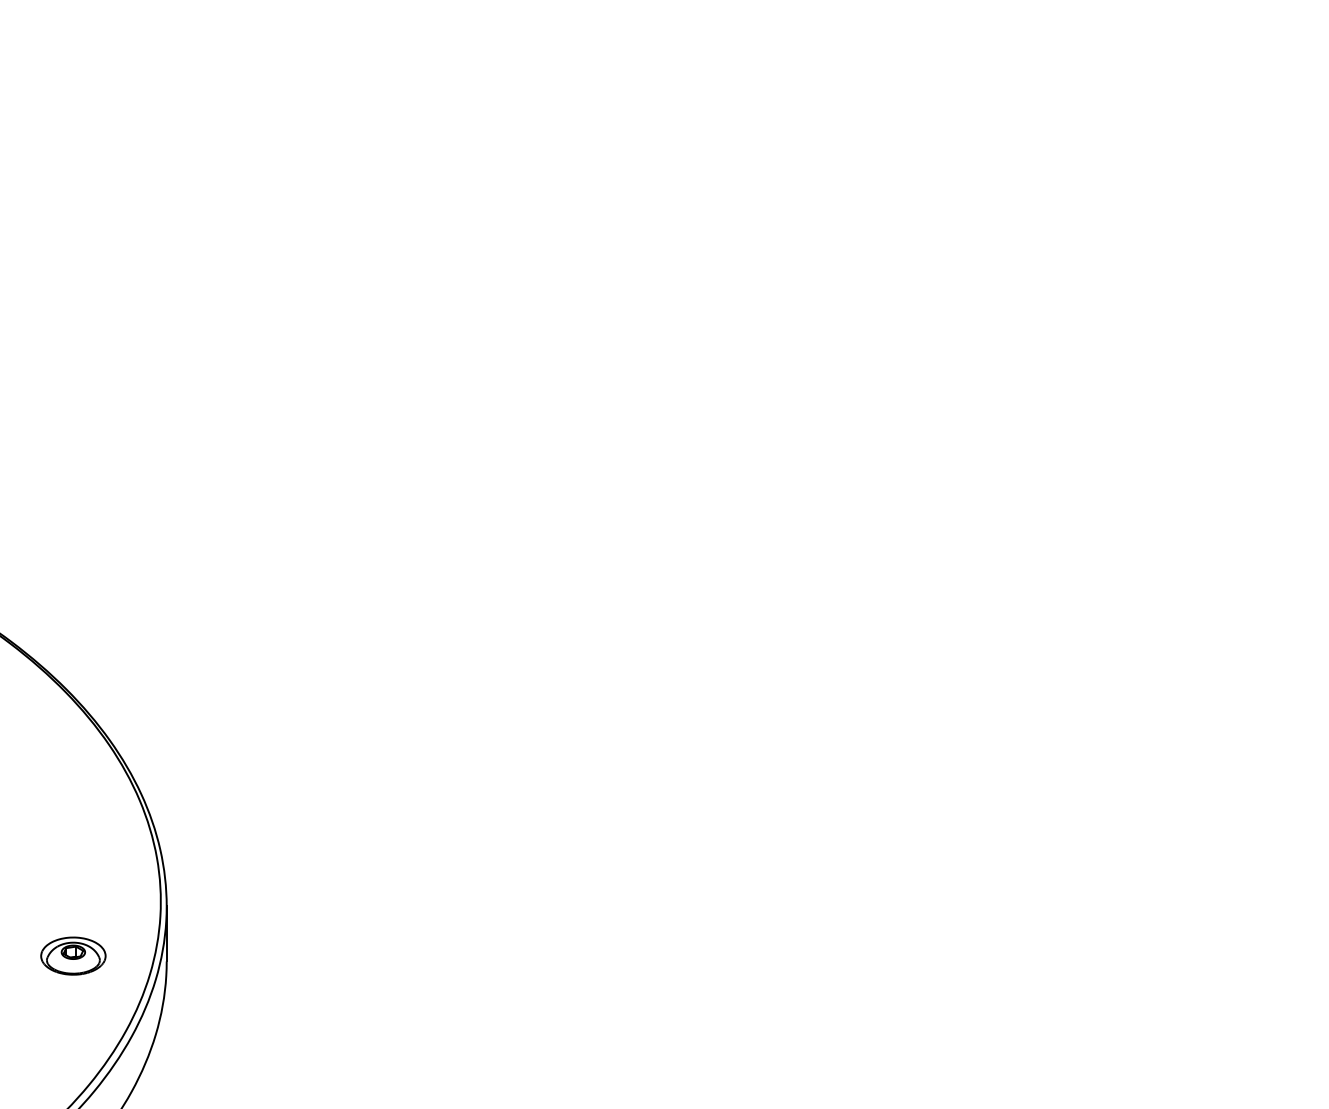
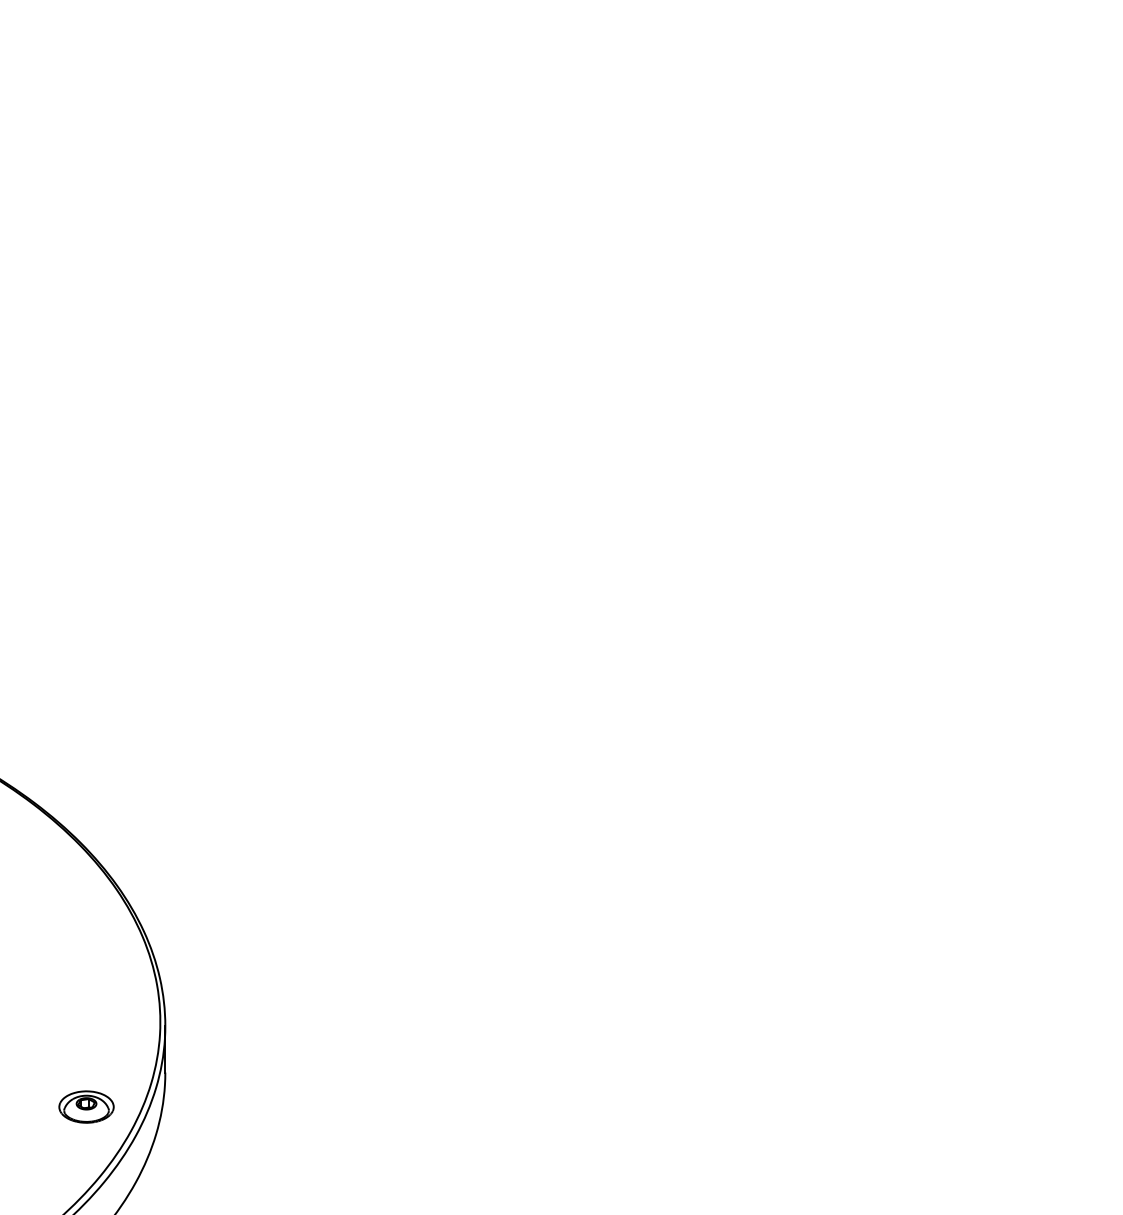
part: (73, 955) -> (86, 1106), moved

